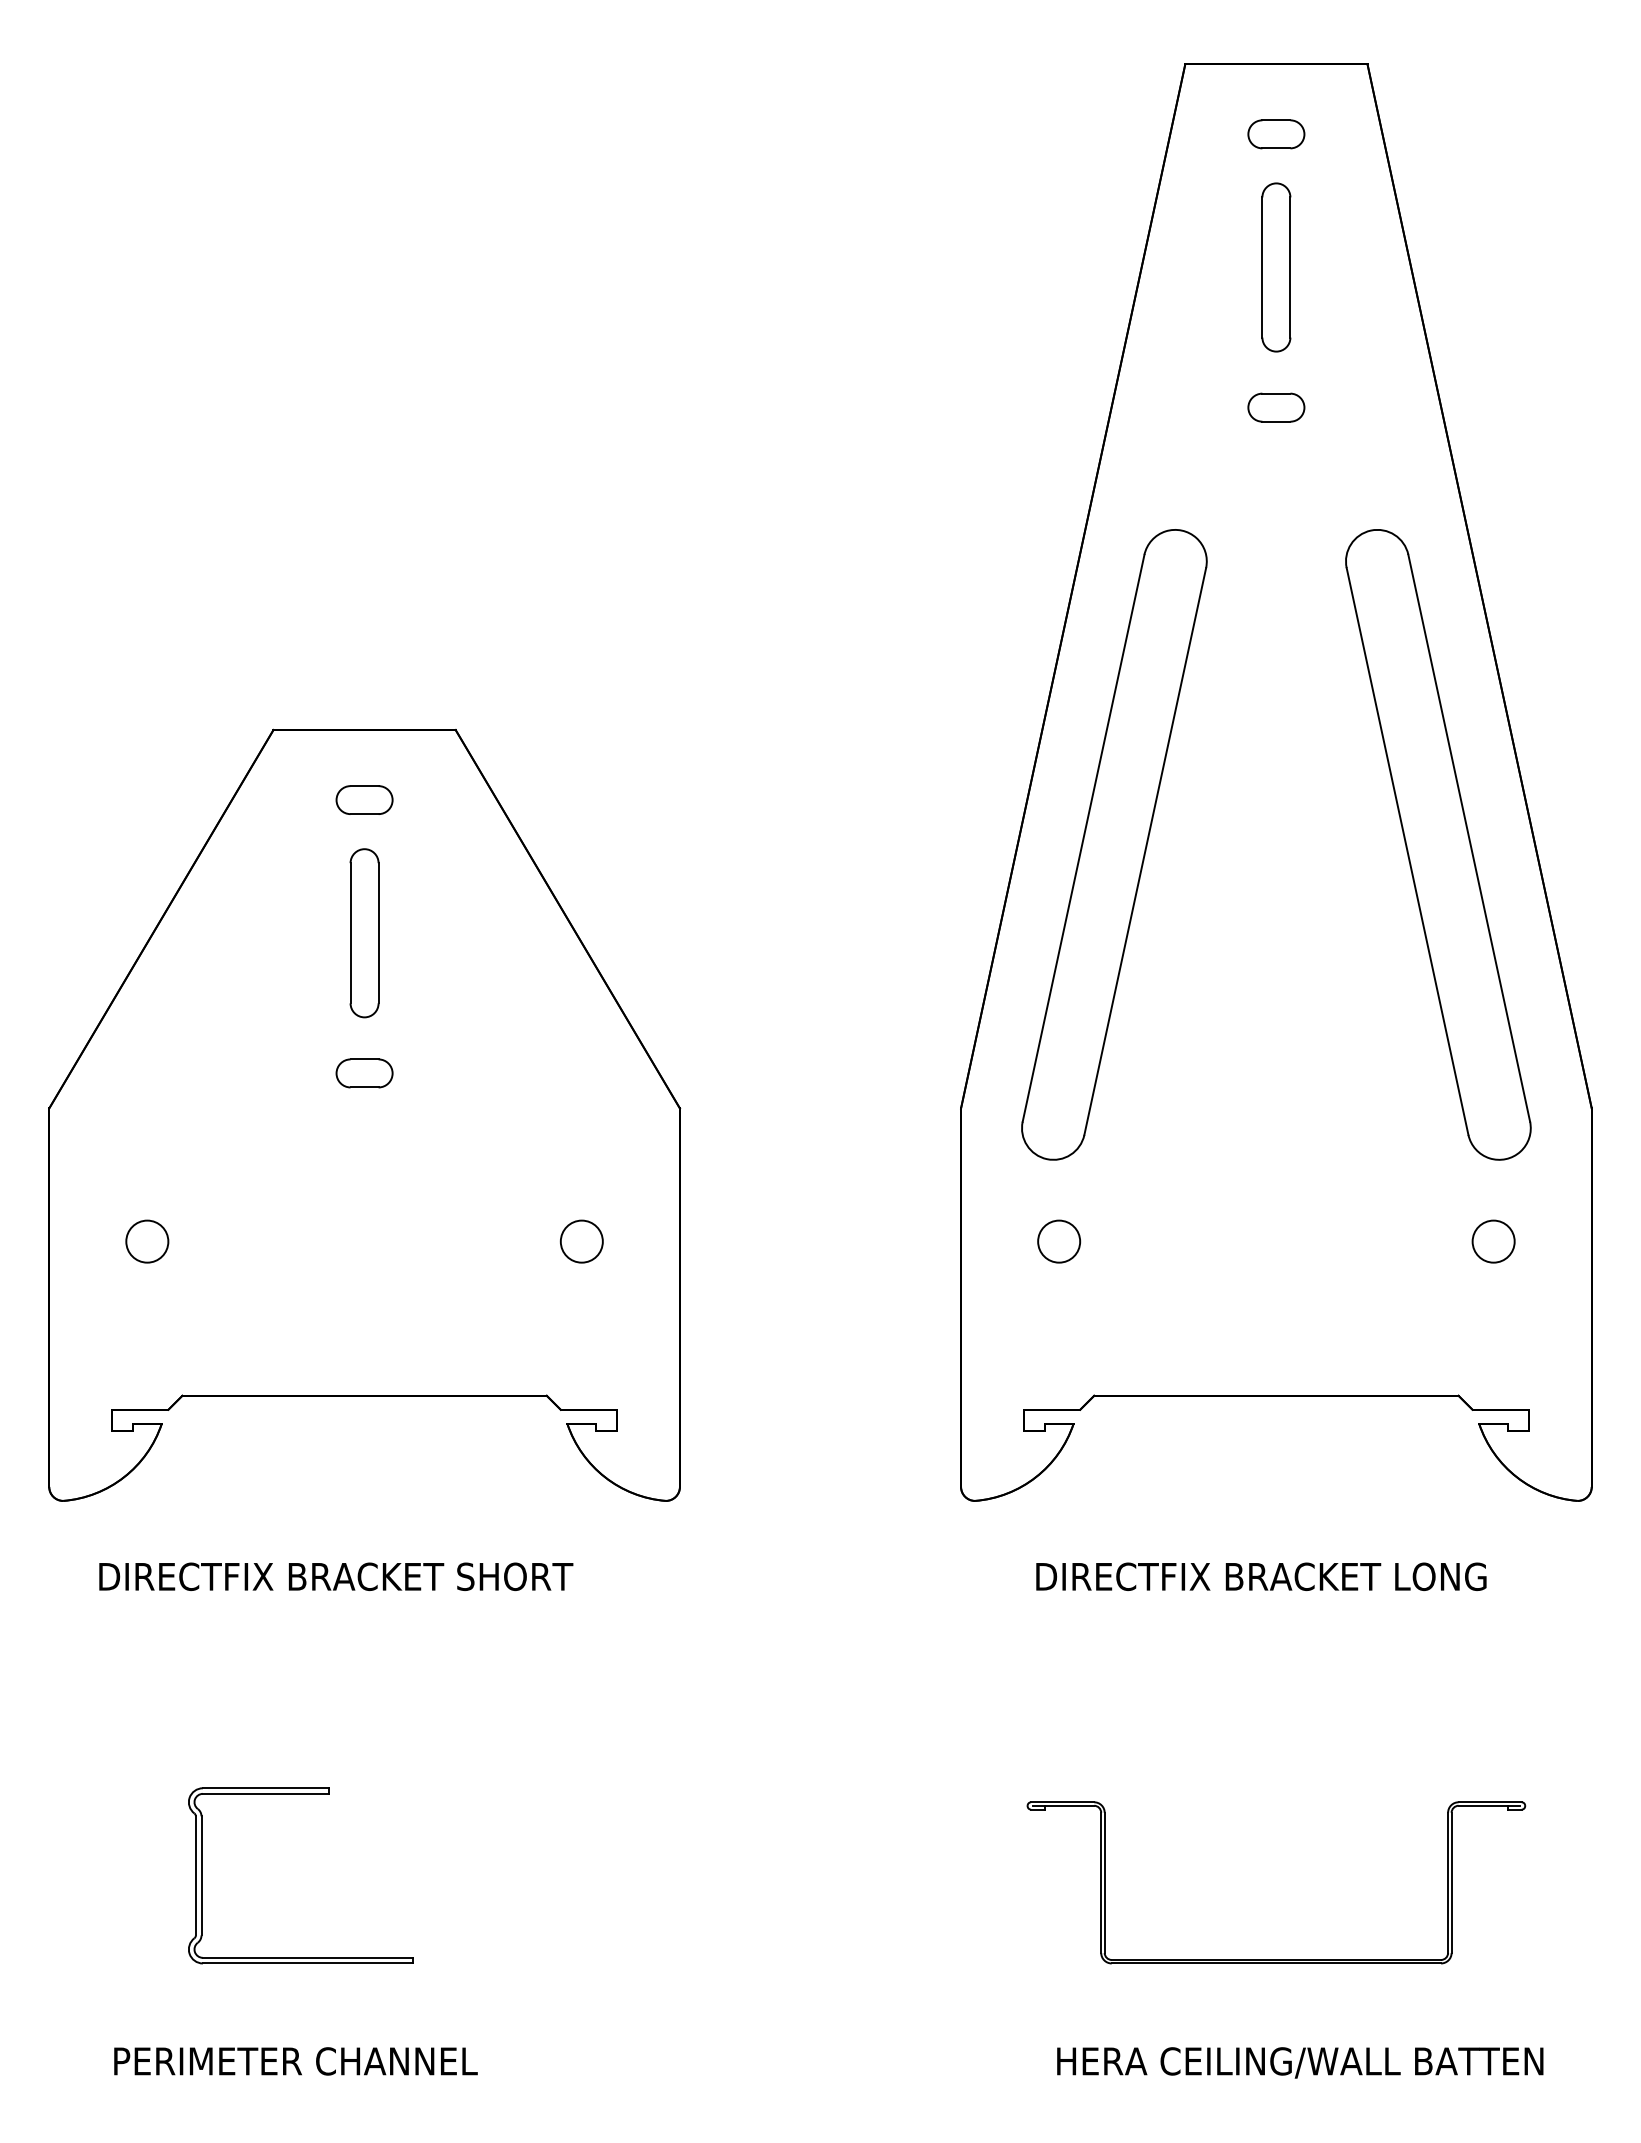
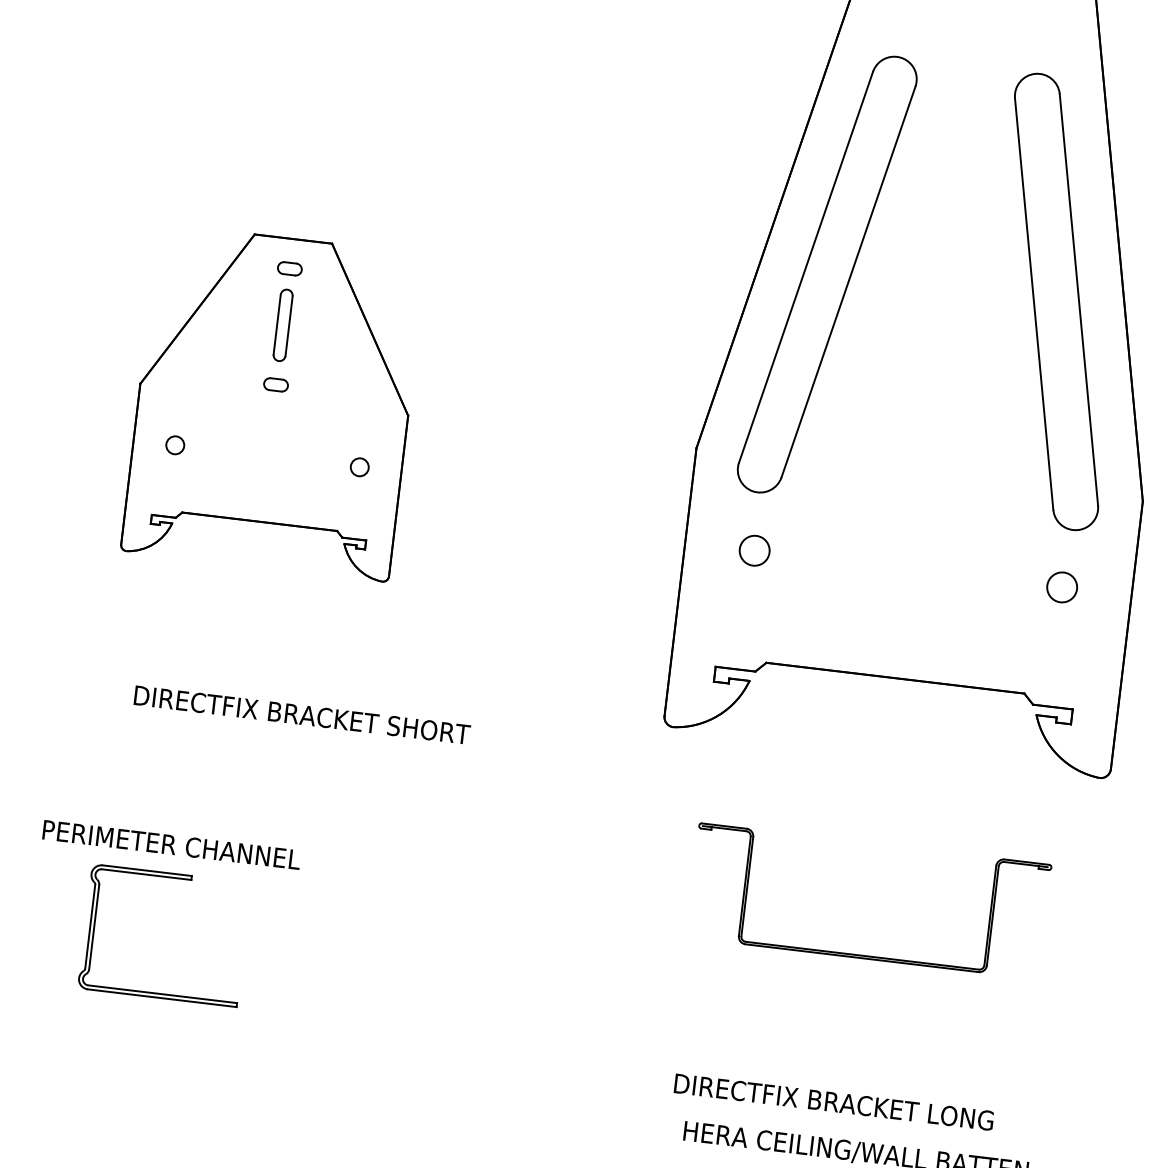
part: (364, 1114) -> (273, 402), size x0.6
text: (336, 1576) -> (302, 714), moved
text: (1261, 1576) -> (834, 1102), moved
part: (1276, 1959) -> (862, 955), moved
text: (295, 2061) -> (171, 845), moved

